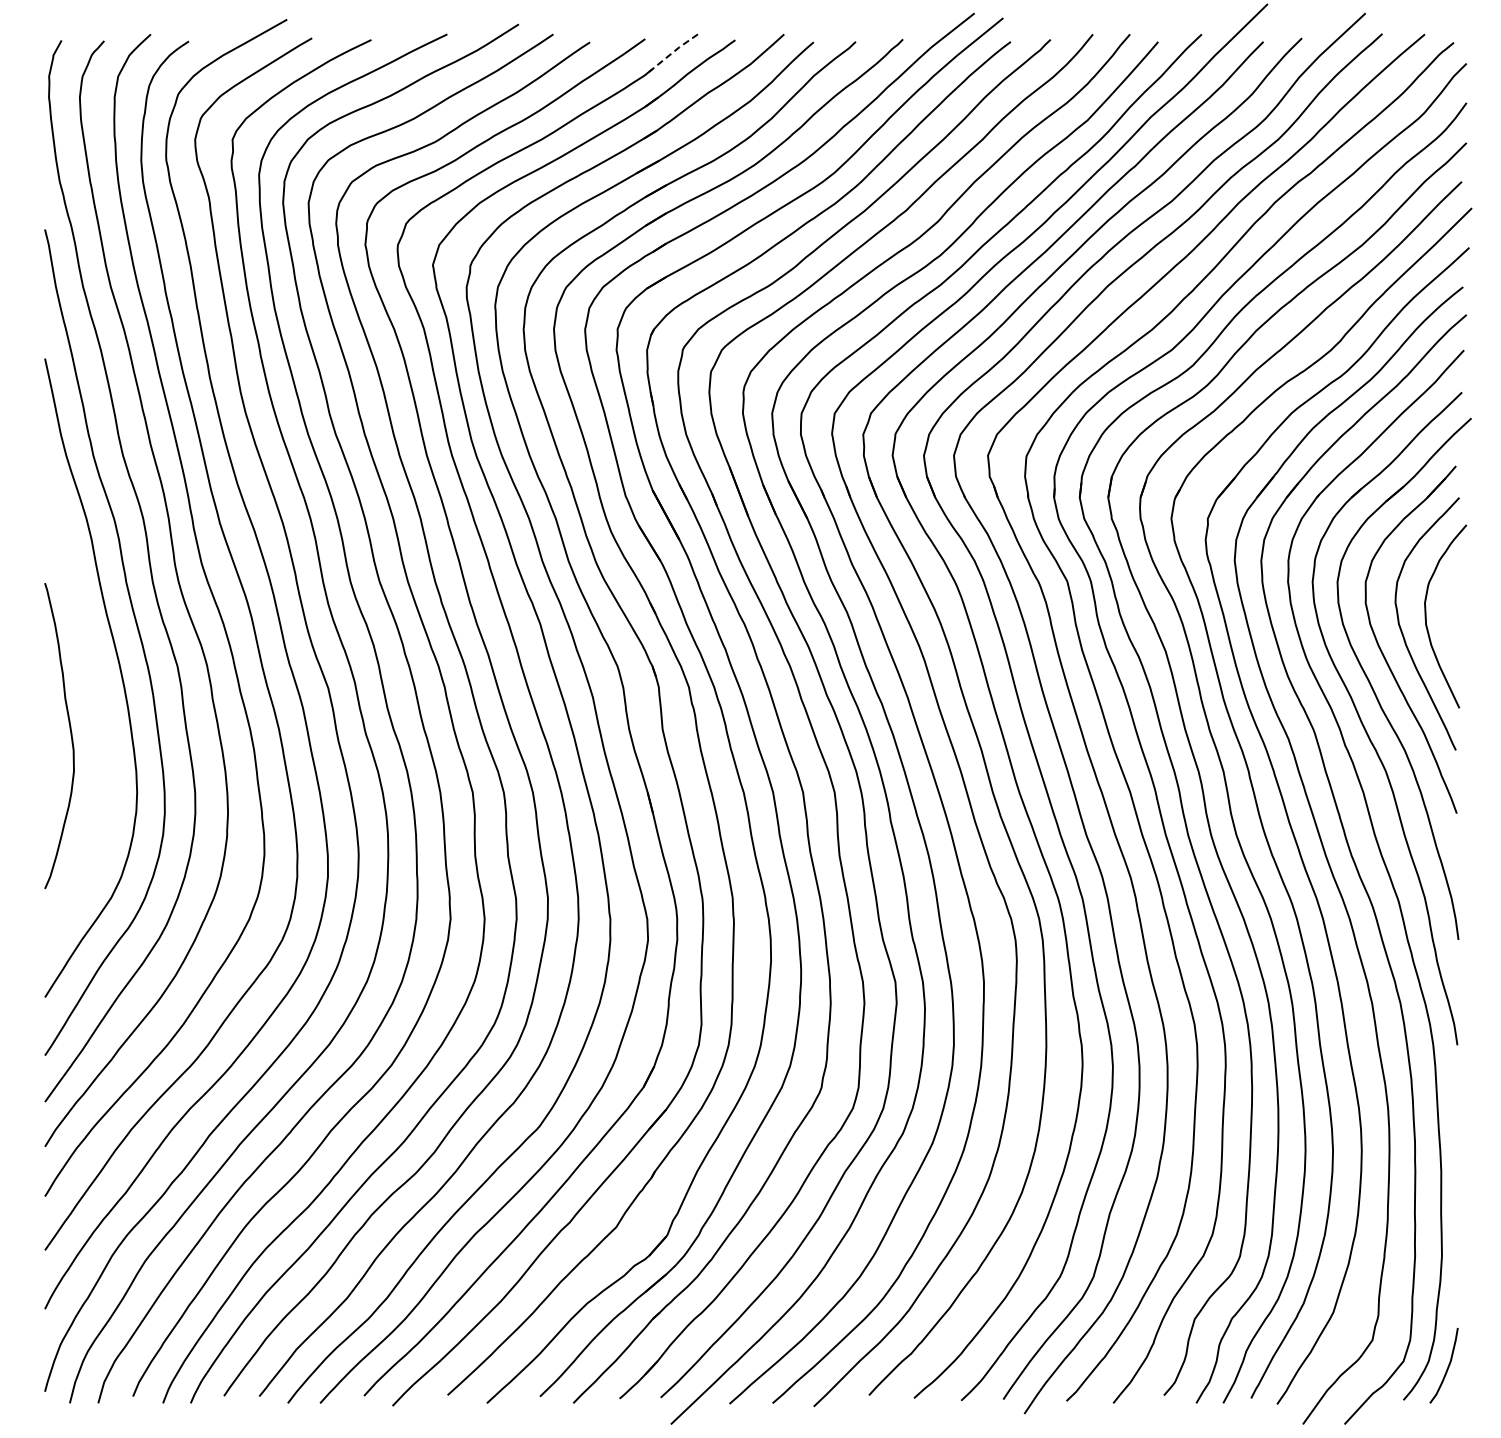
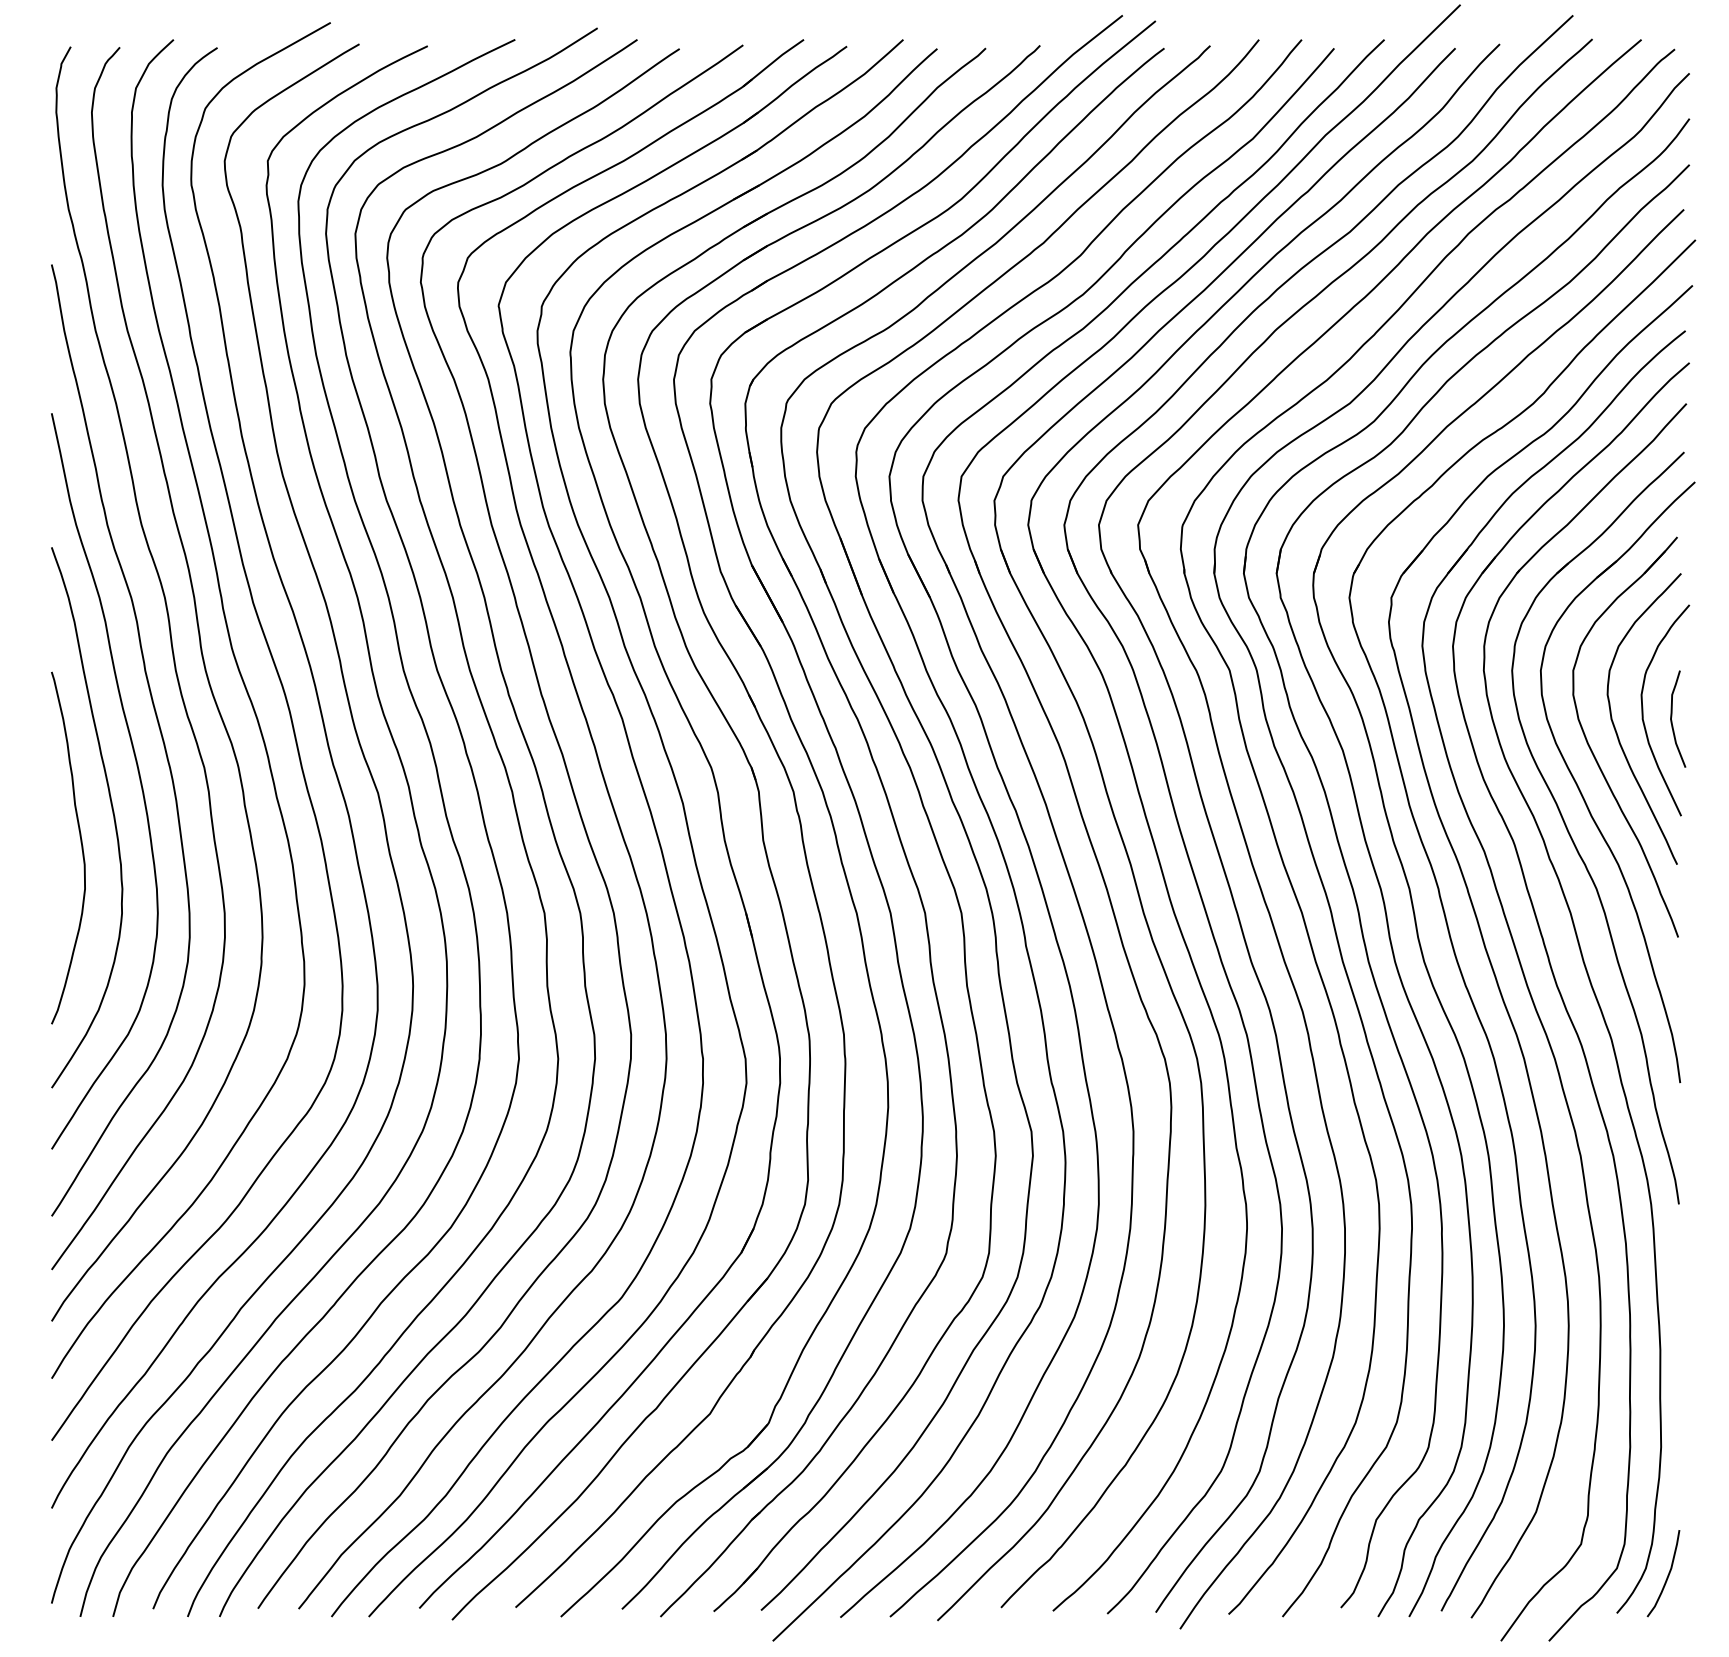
line: (670, 54) -> (772, 62), dashed -> solid
curve: (1451, 623) -> (1672, 718), added
curve: (97, 705) -> (112, 812), added

